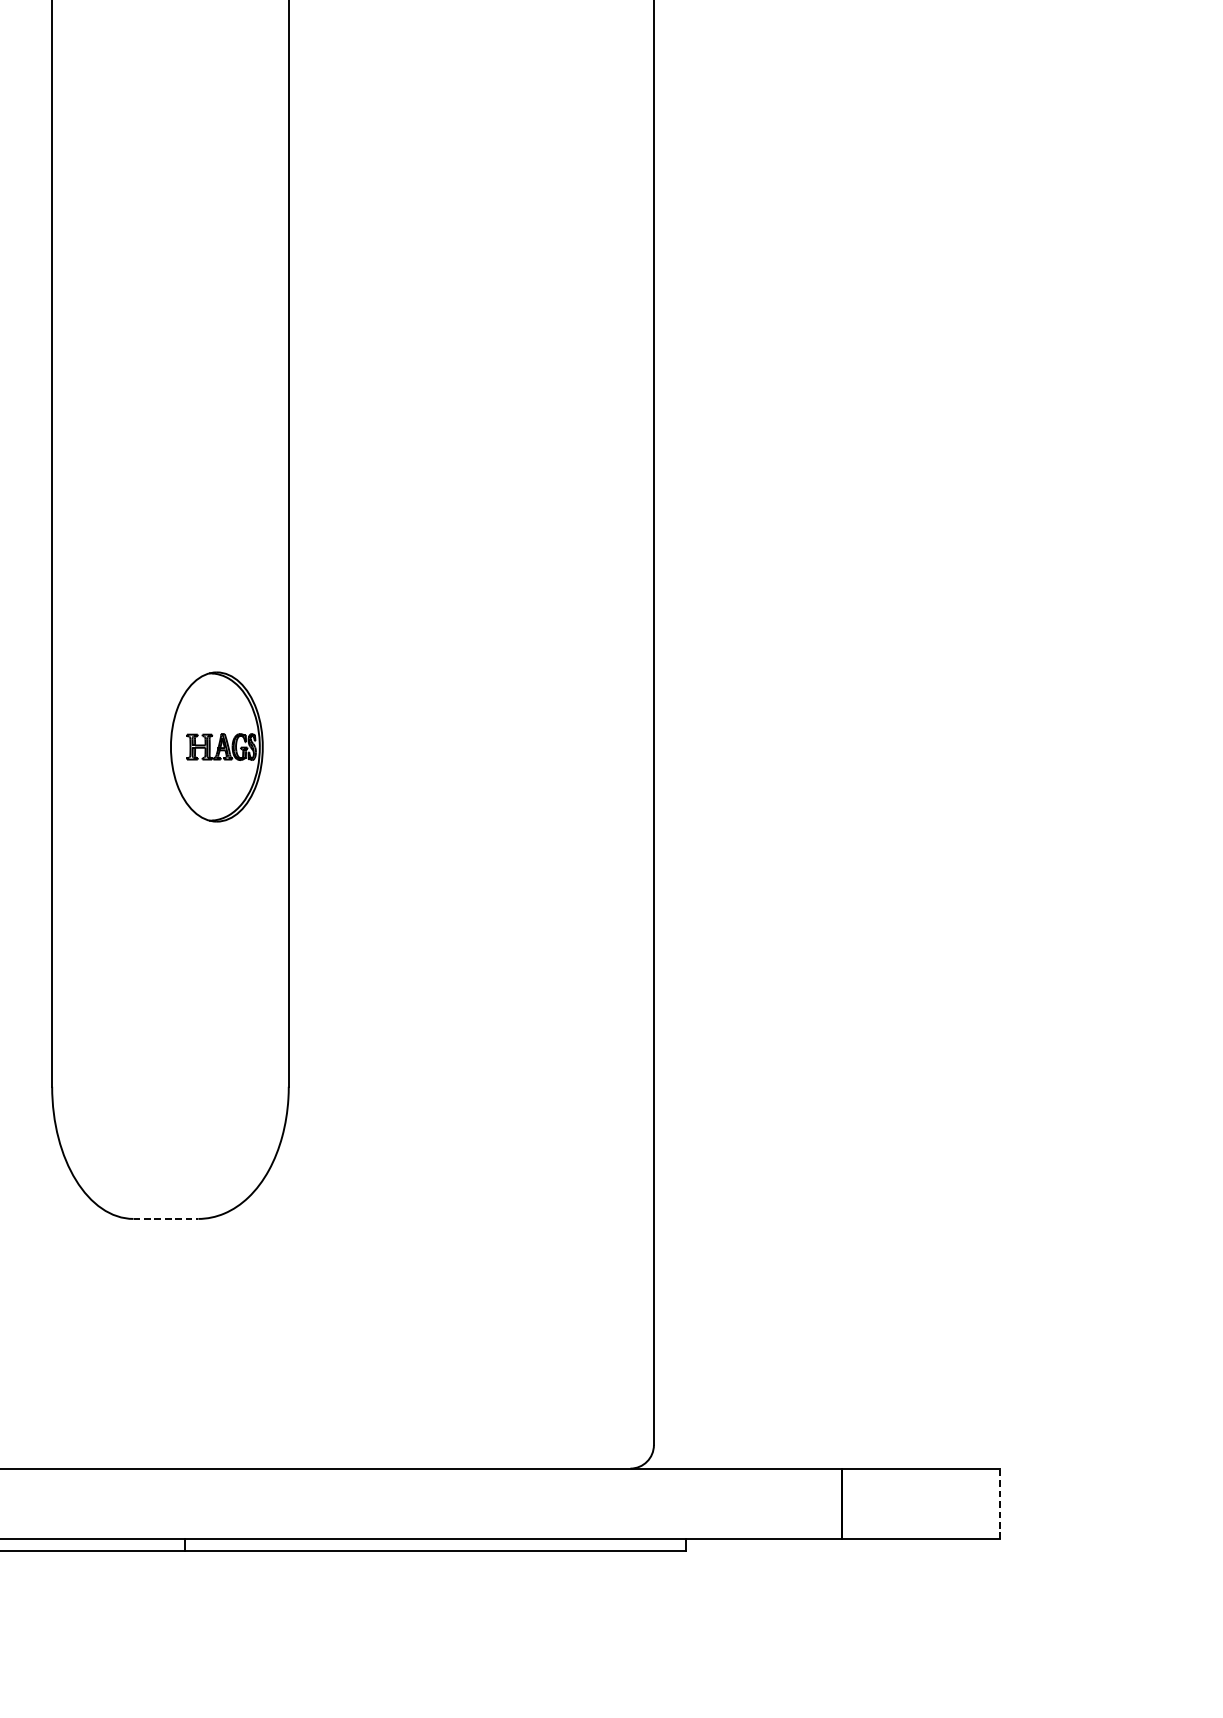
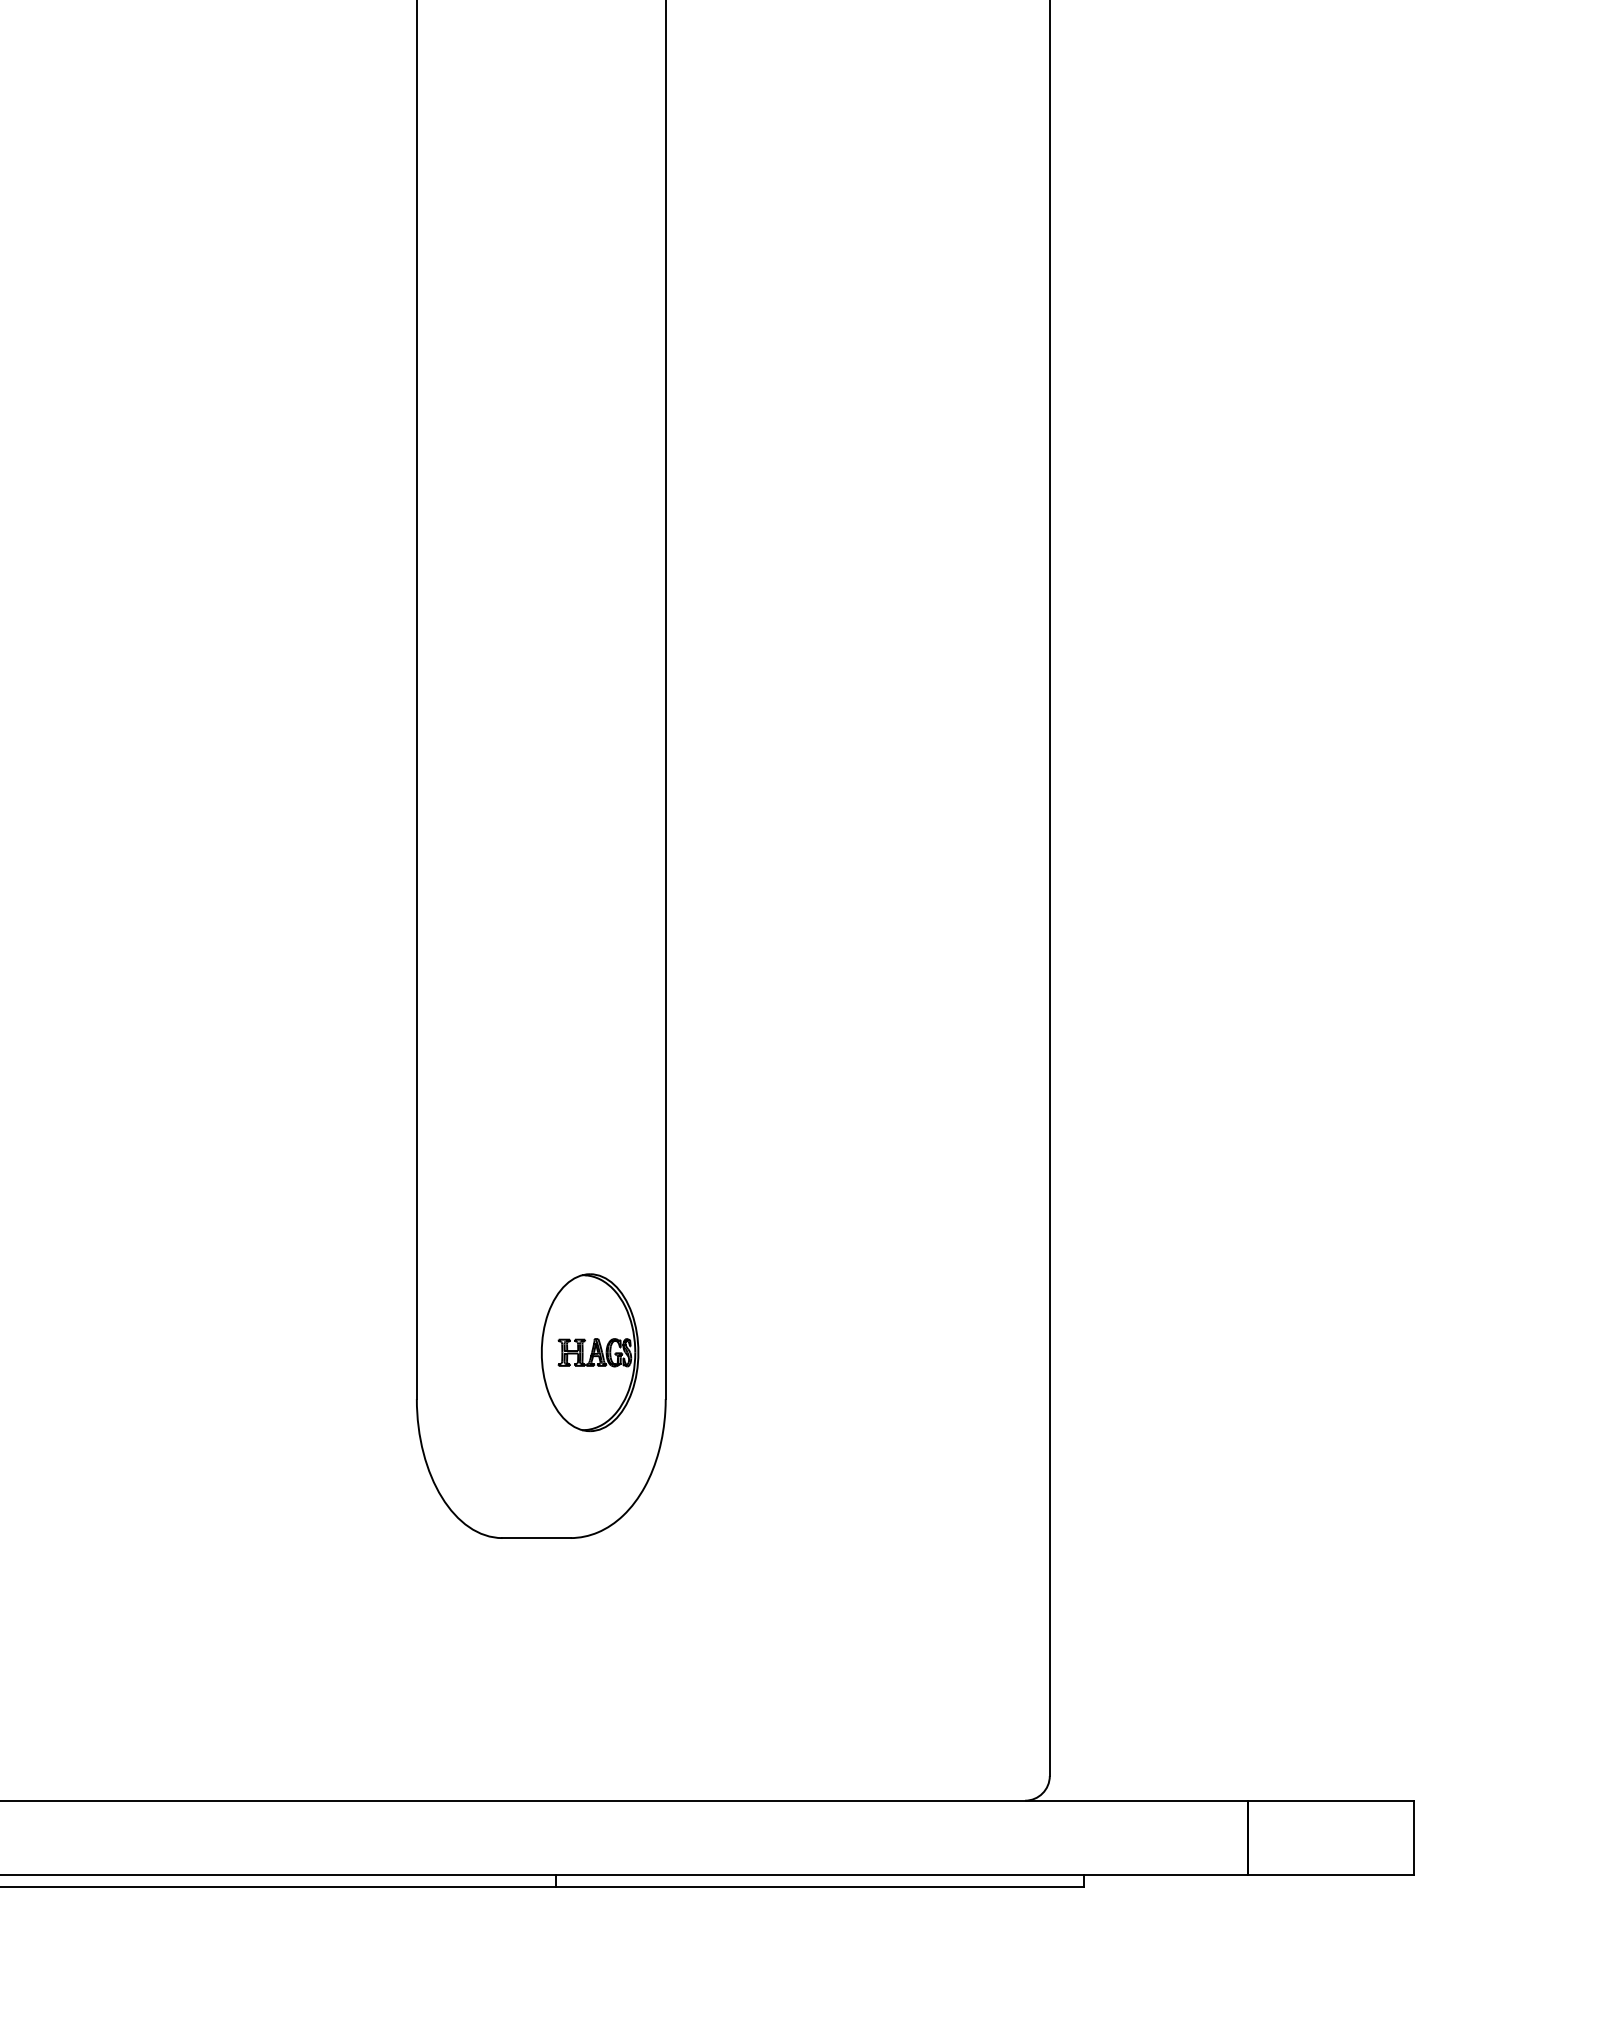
part: (217, 746) -> (590, 1352), moved
line: (166, 1219) -> (537, 1538), dashed -> solid
line: (999, 1503) -> (1413, 1837), dashed -> solid

